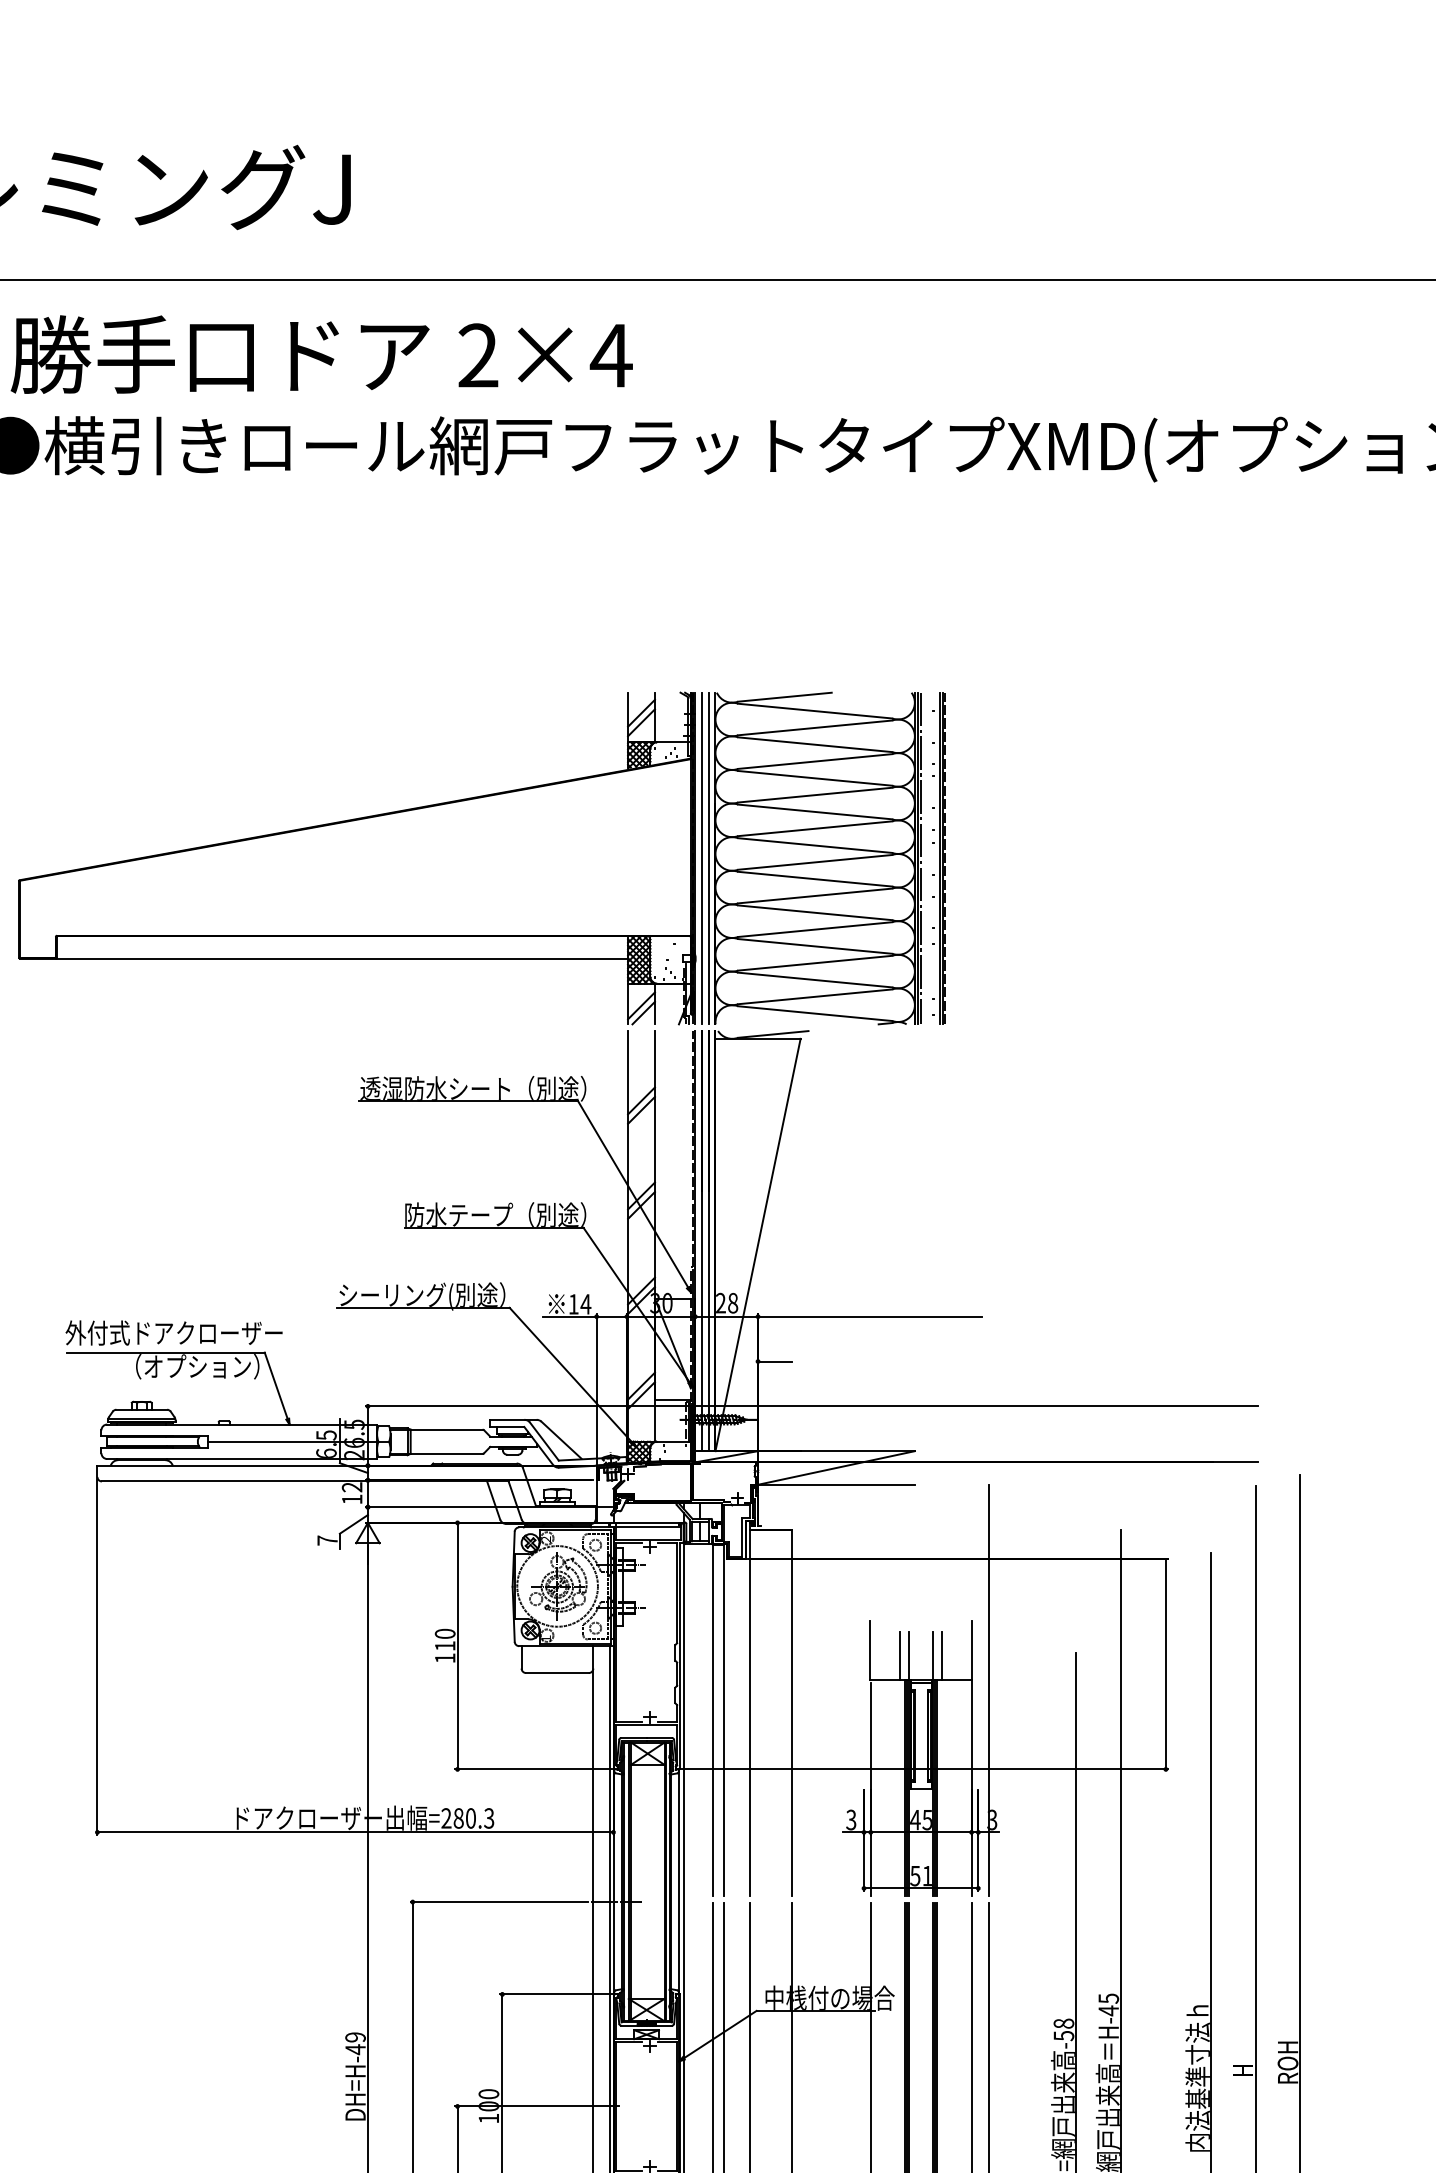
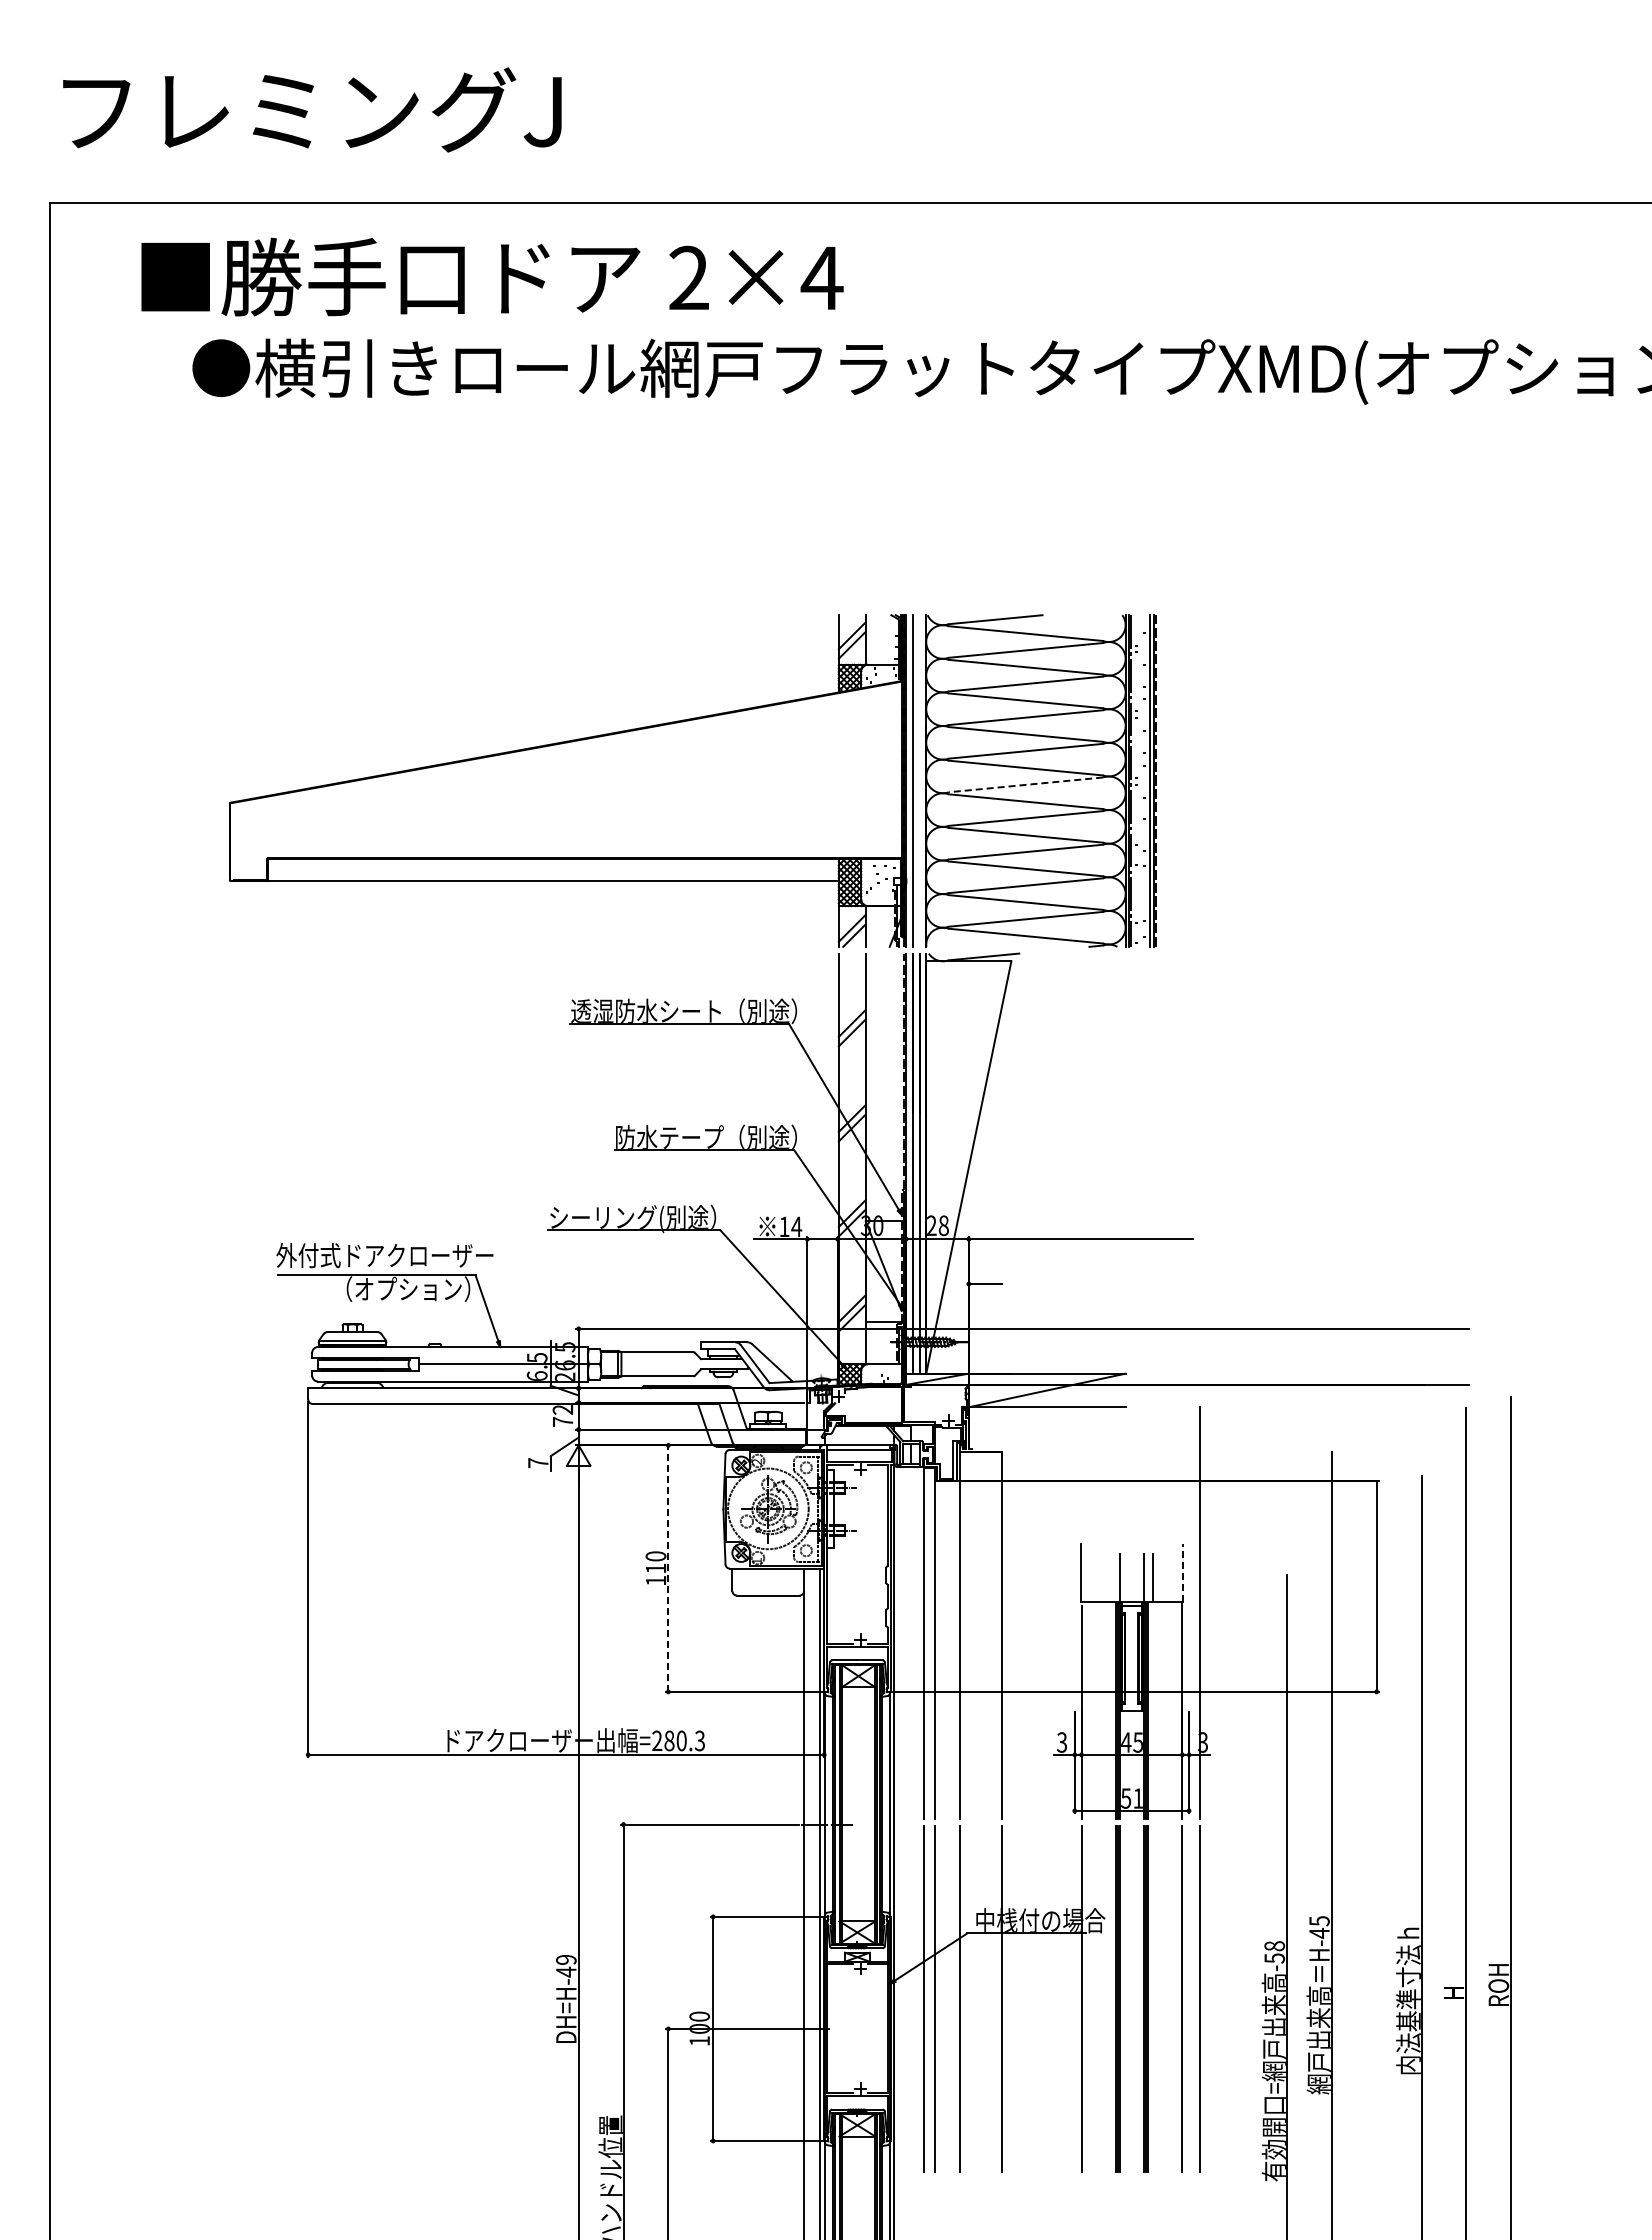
line: (708, 858) -> (919, 780), removed
line: (814, 862) -> (1025, 784), solid -> dashed
text: (352, 1499) -> (563, 1421), 12 -> 72
line: (457, 1646) -> (668, 1568), solid -> dashed
line: (971, 1650) -> (1182, 1572), solid -> dashed
line: (899, 1656) -> (1110, 1578), removed

